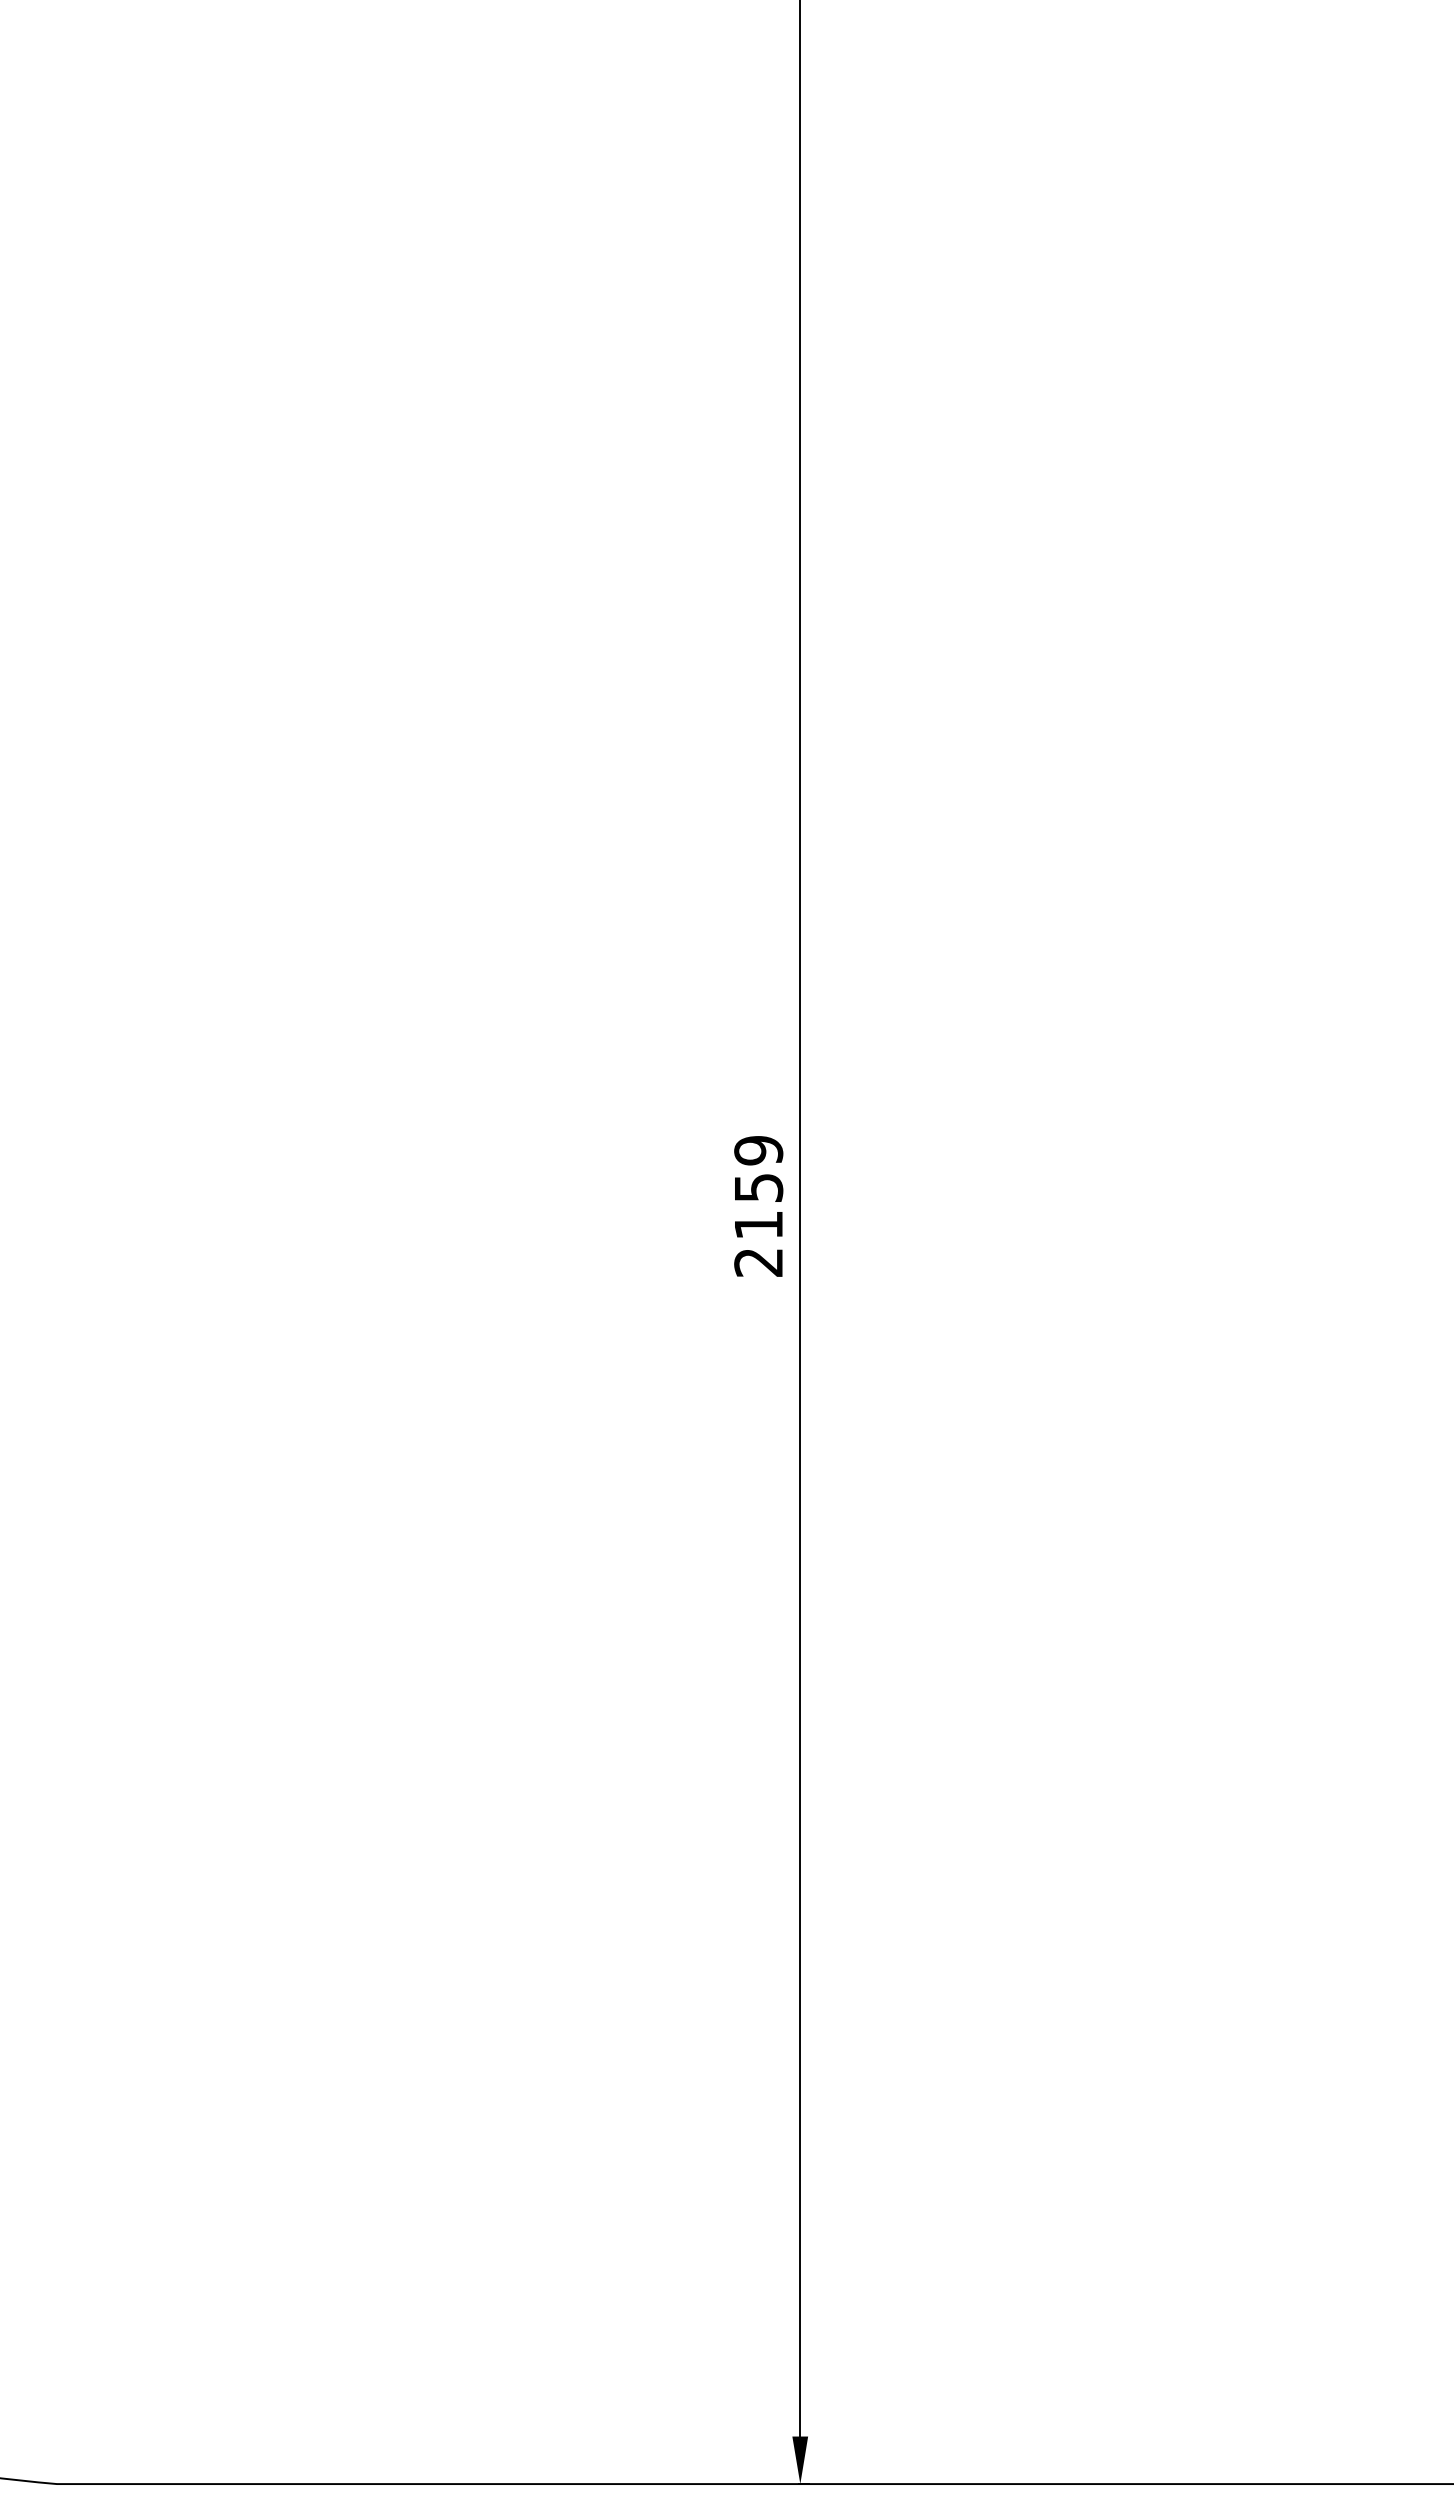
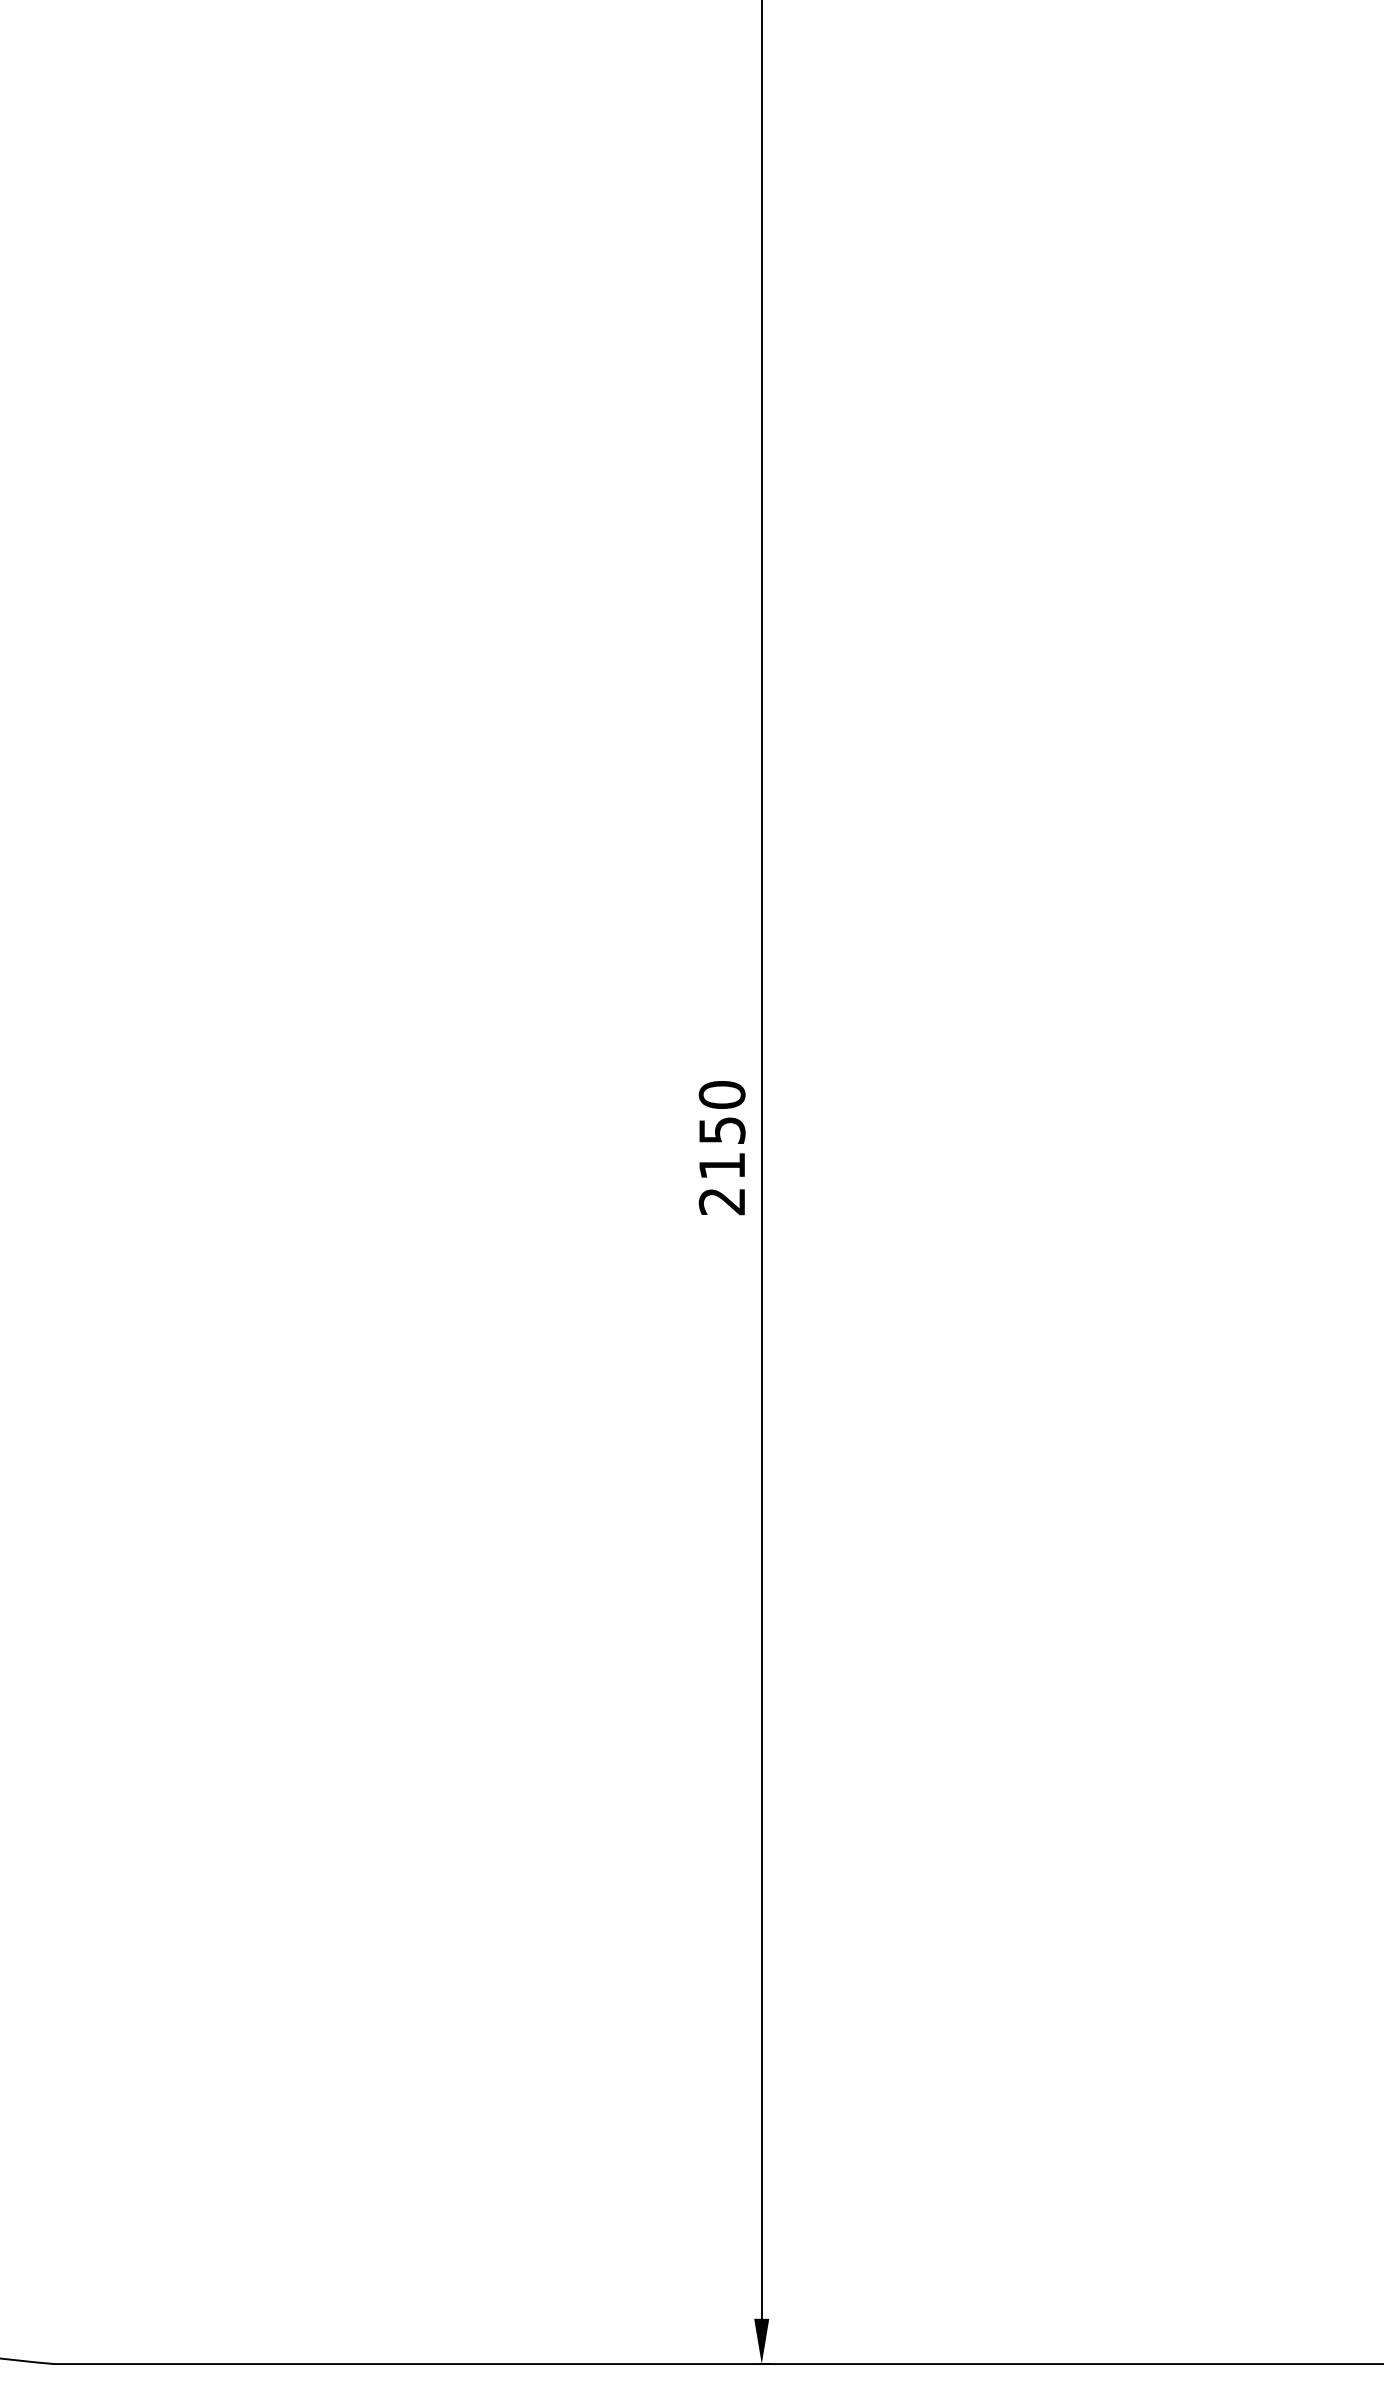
text: (758, 1150) -> (721, 1094), 2159 -> 2150

